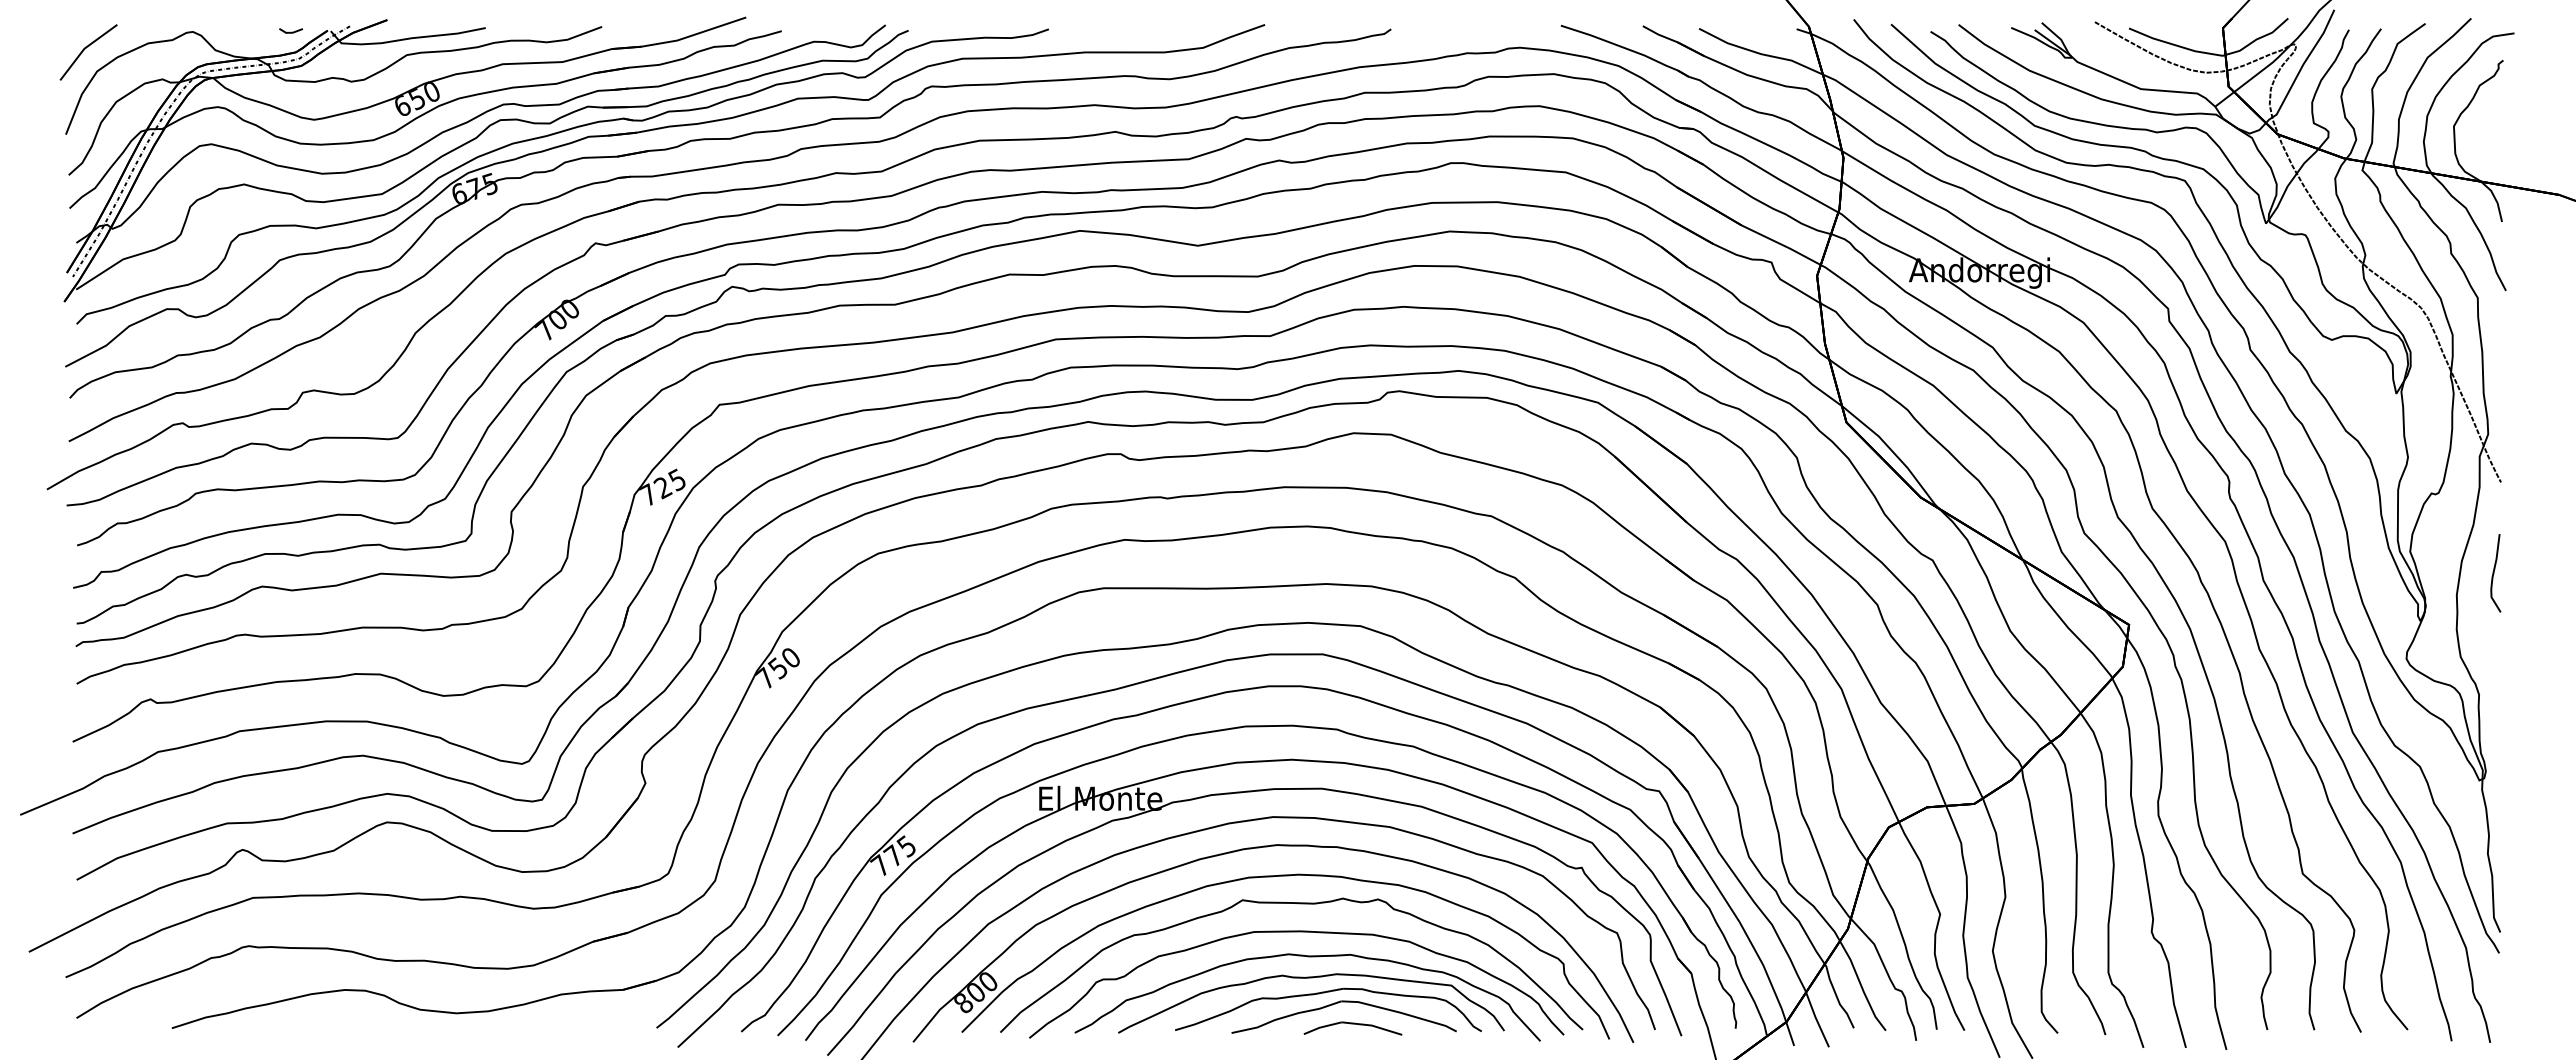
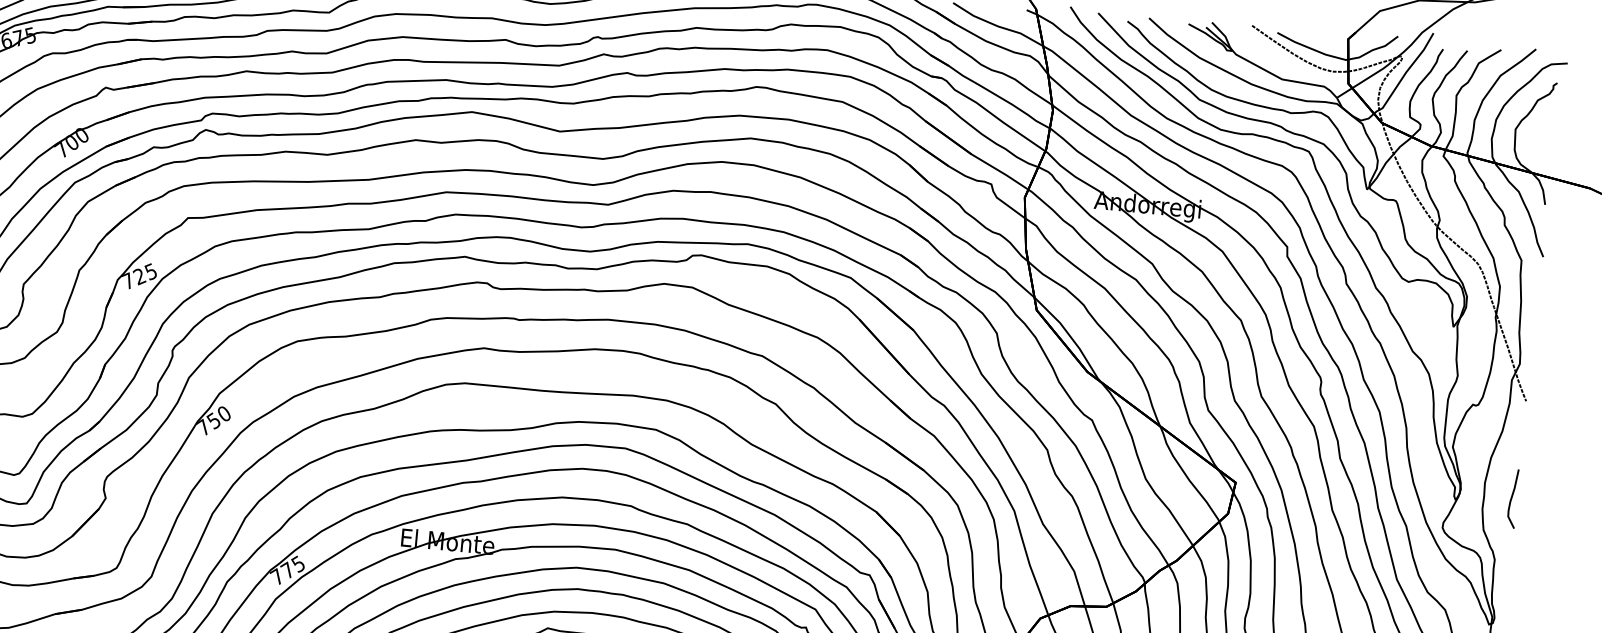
curve: (2494, 573) -> (1512, 498), moved

